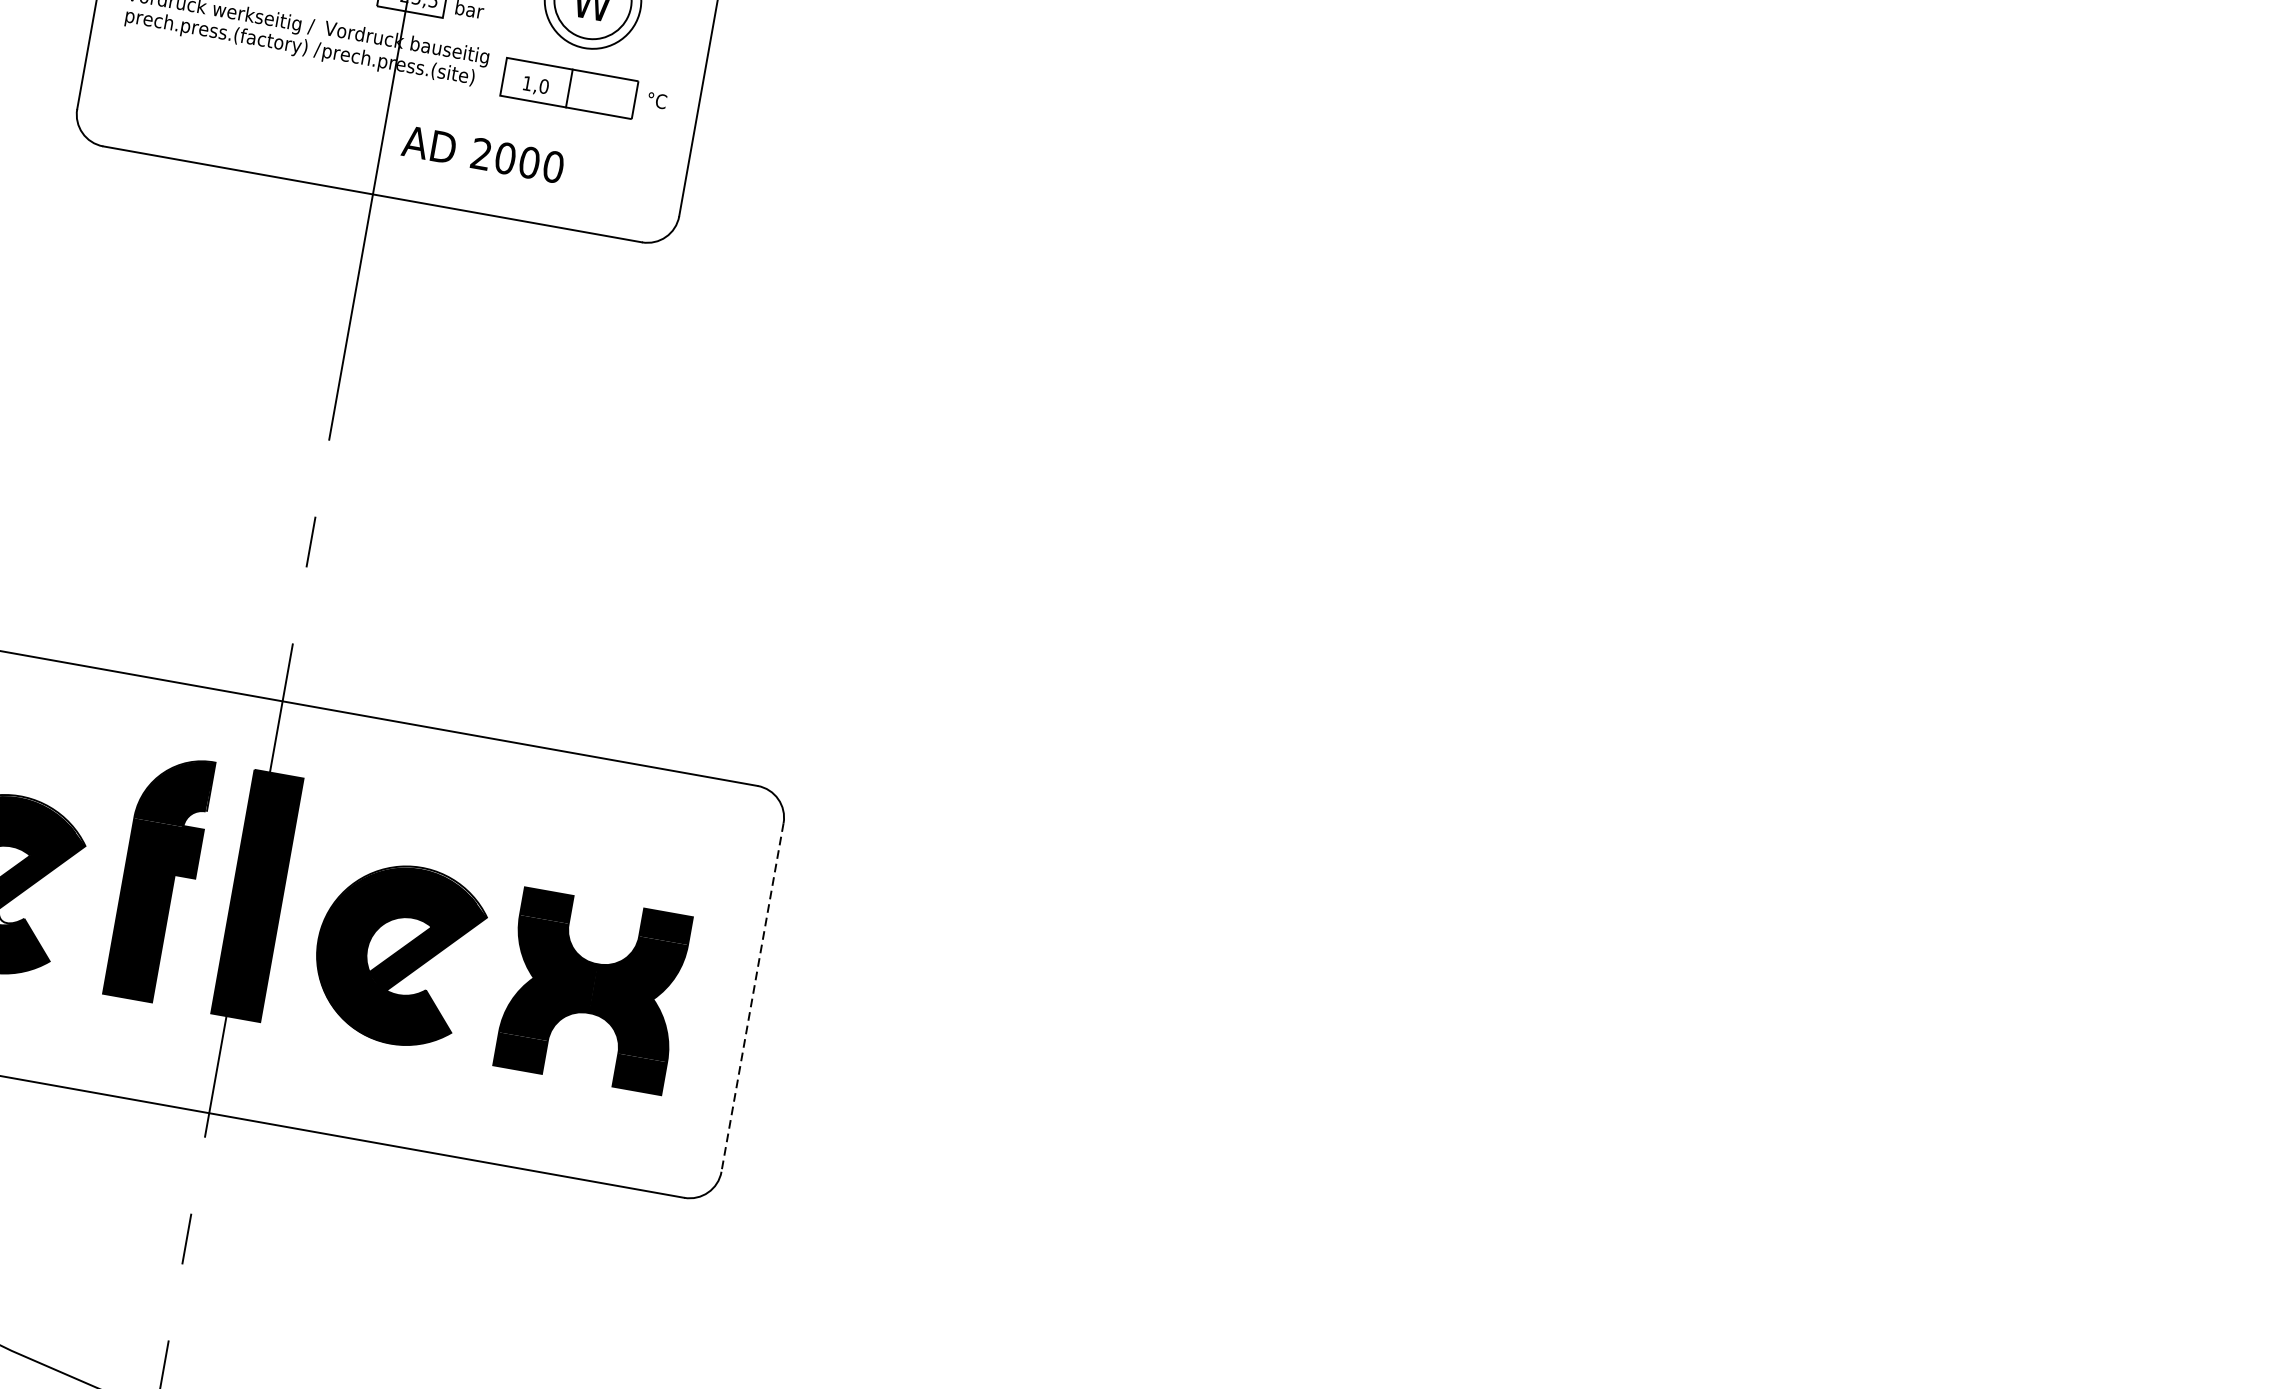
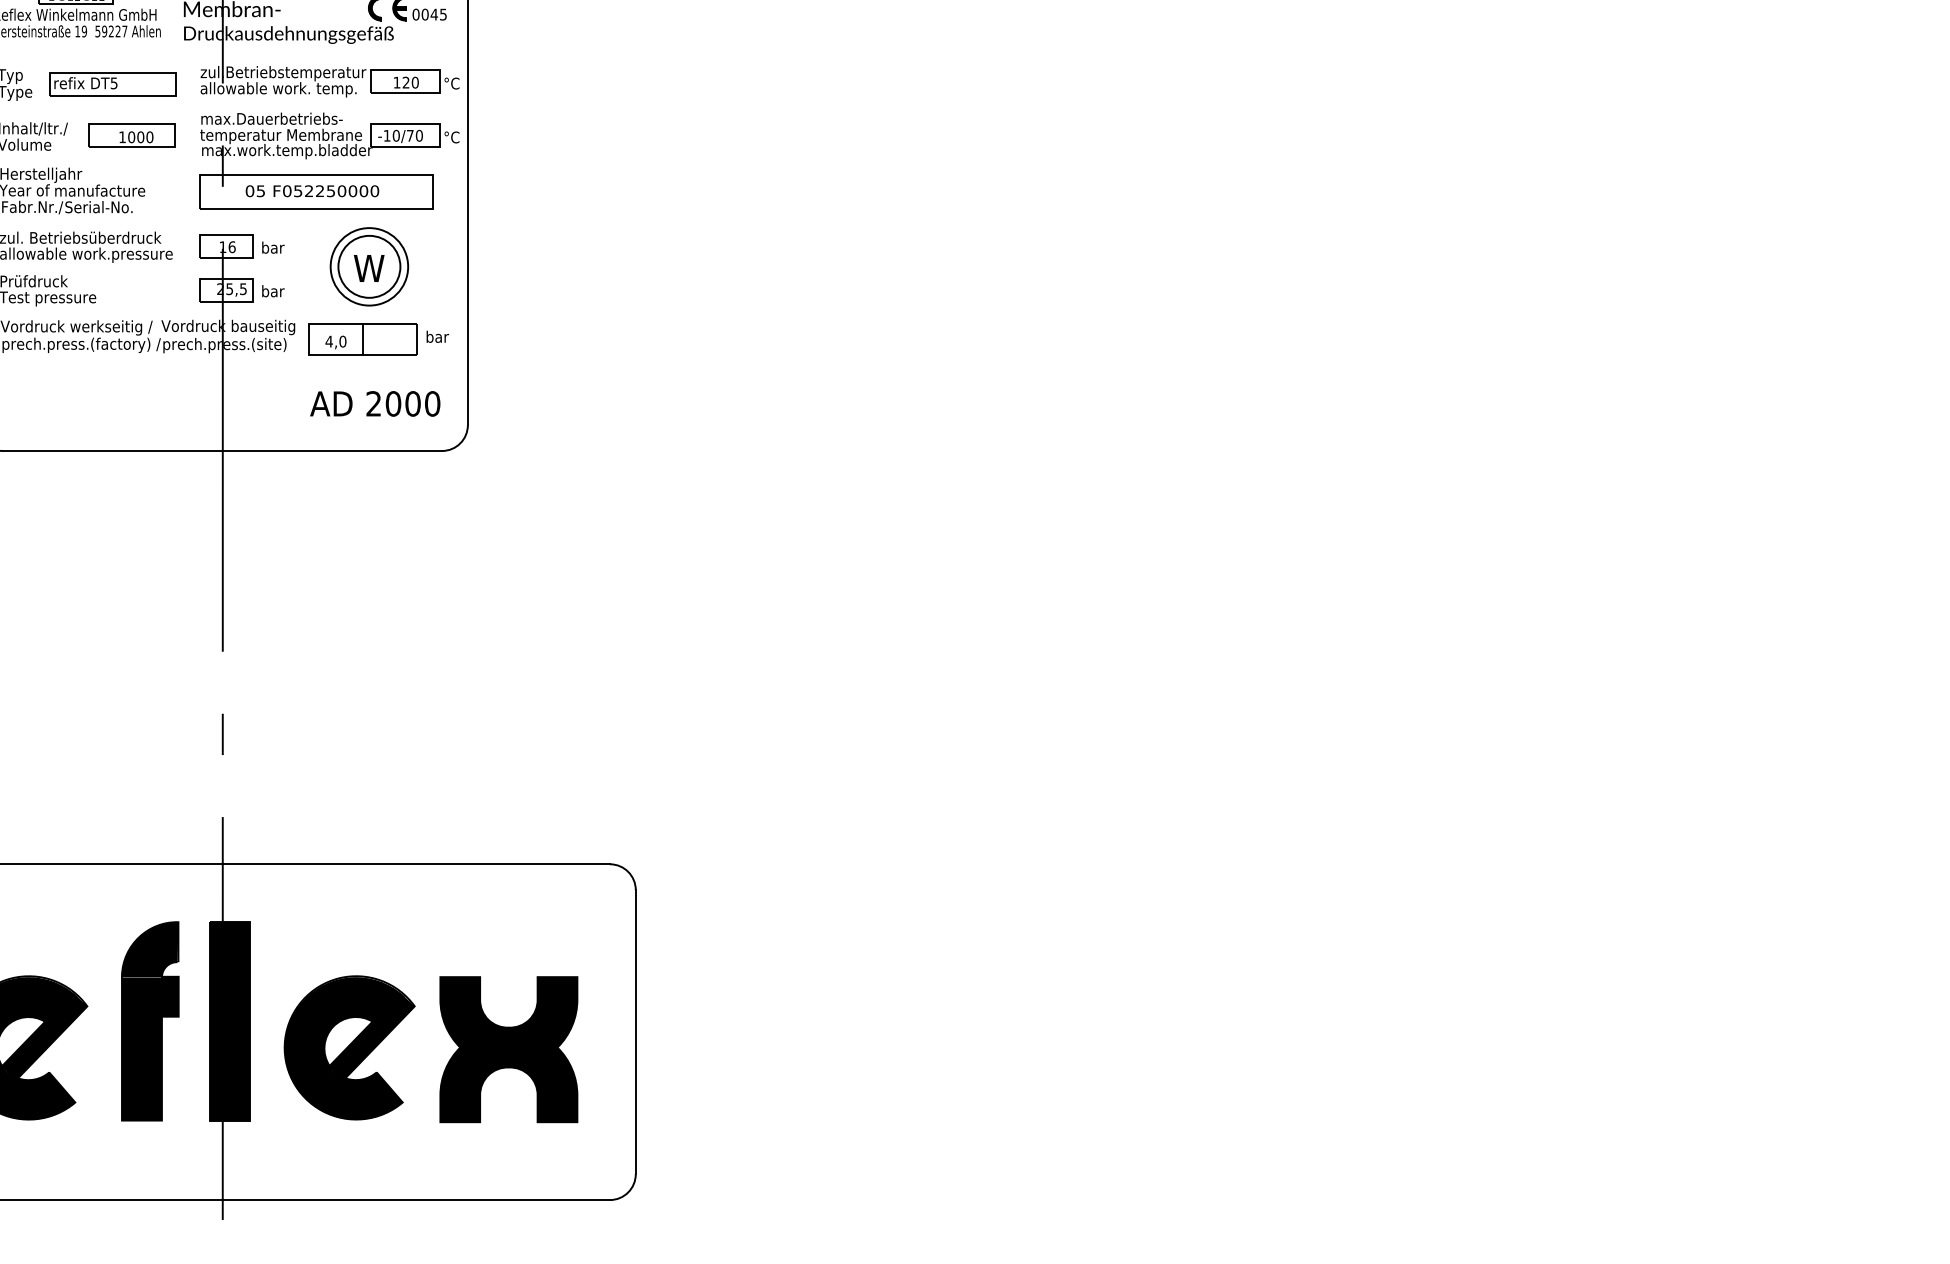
text: (526, 83) -> (328, 341), 1,0 -> 4,0
text: (661, 100) -> (437, 336), °C -> bar
text: (483, 154) -> (375, 403), moved
line: (752, 997) -> (635, 1032), dashed -> solid

